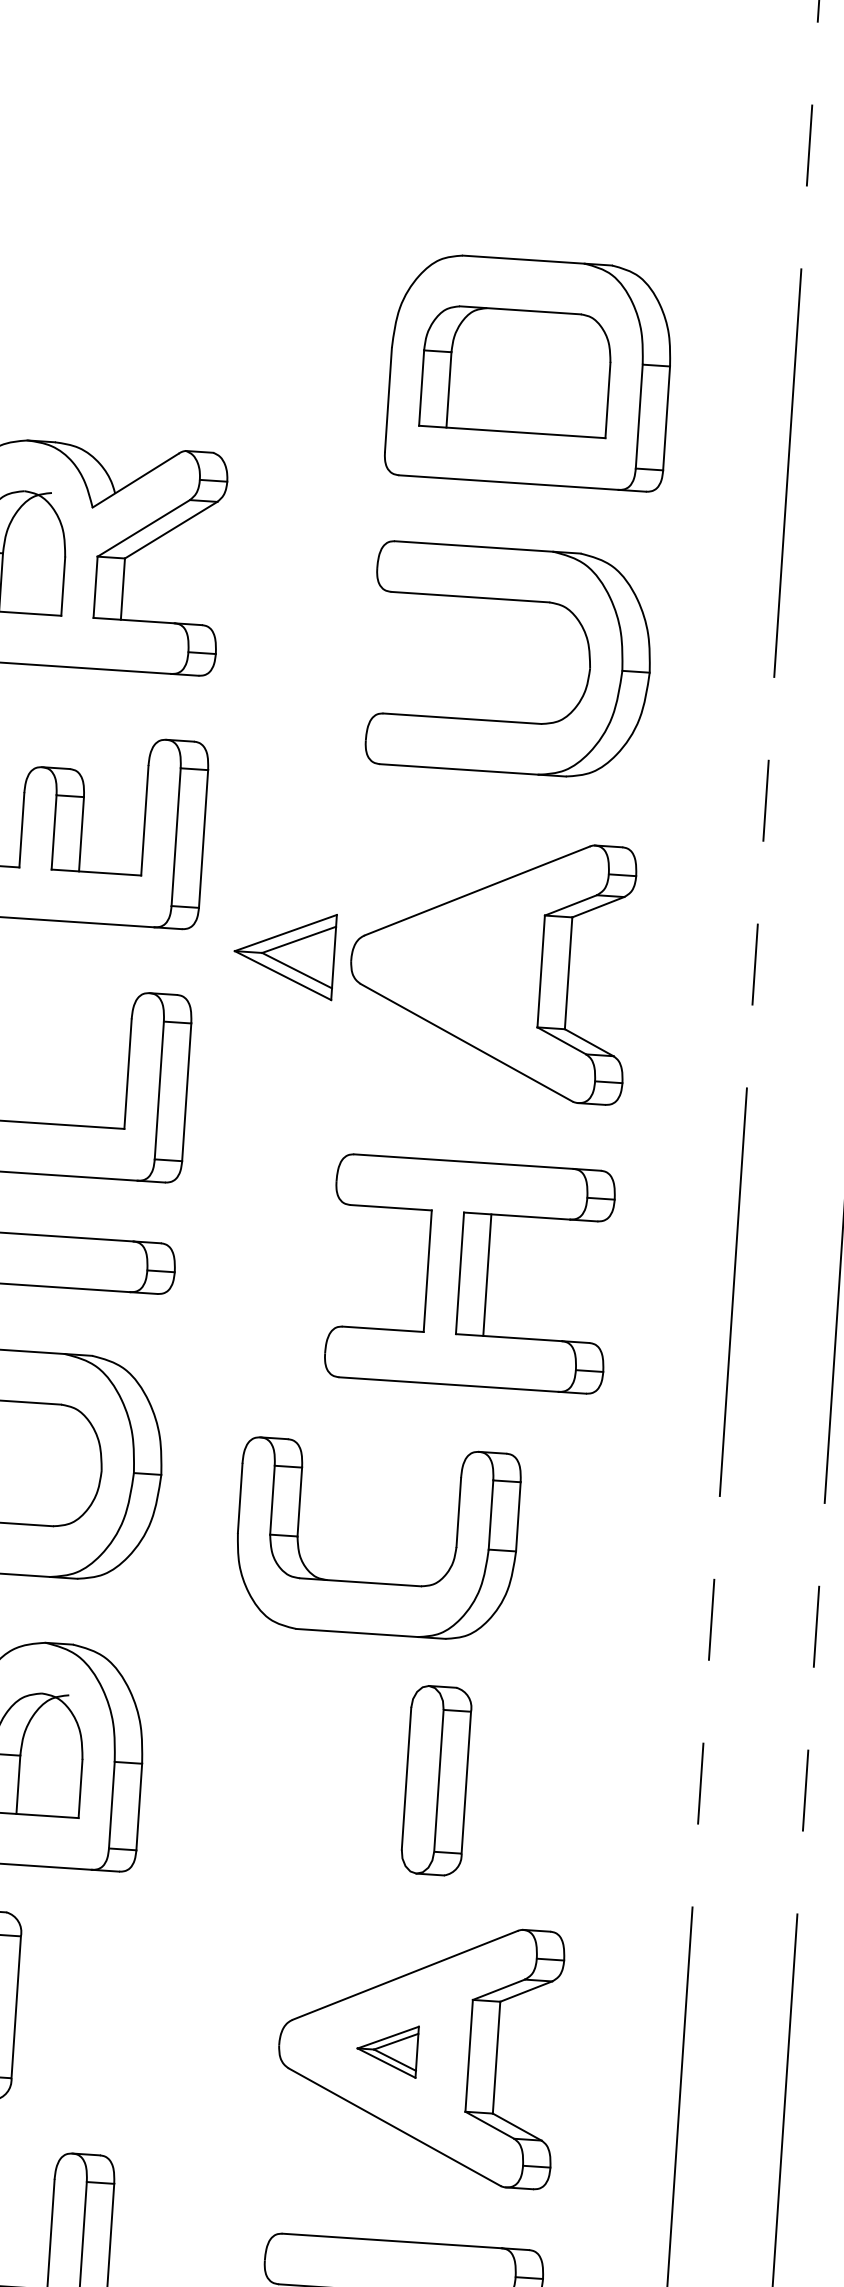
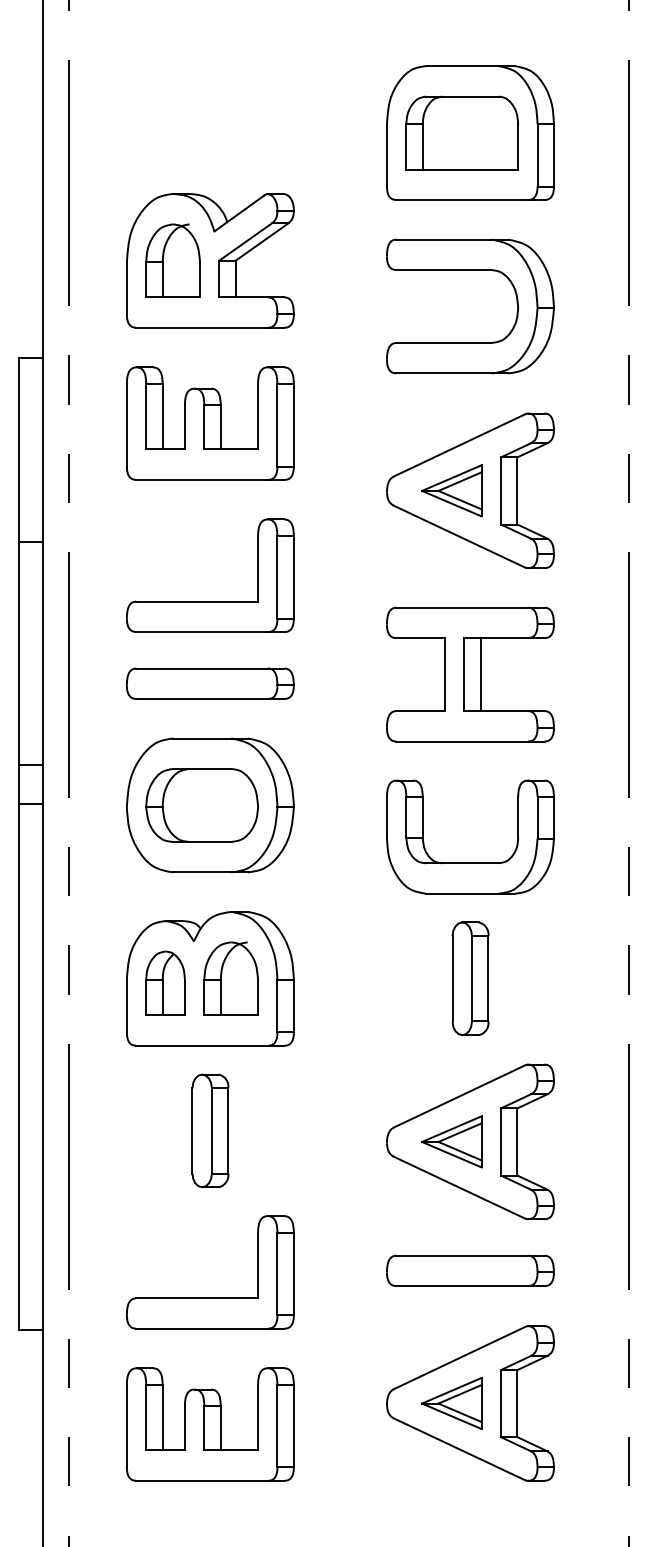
part: (283, 953) -> (451, 490), moved
part: (374, 1581) -> (470, 862), moved
part: (386, 2049) -> (451, 1141), size x1.67

